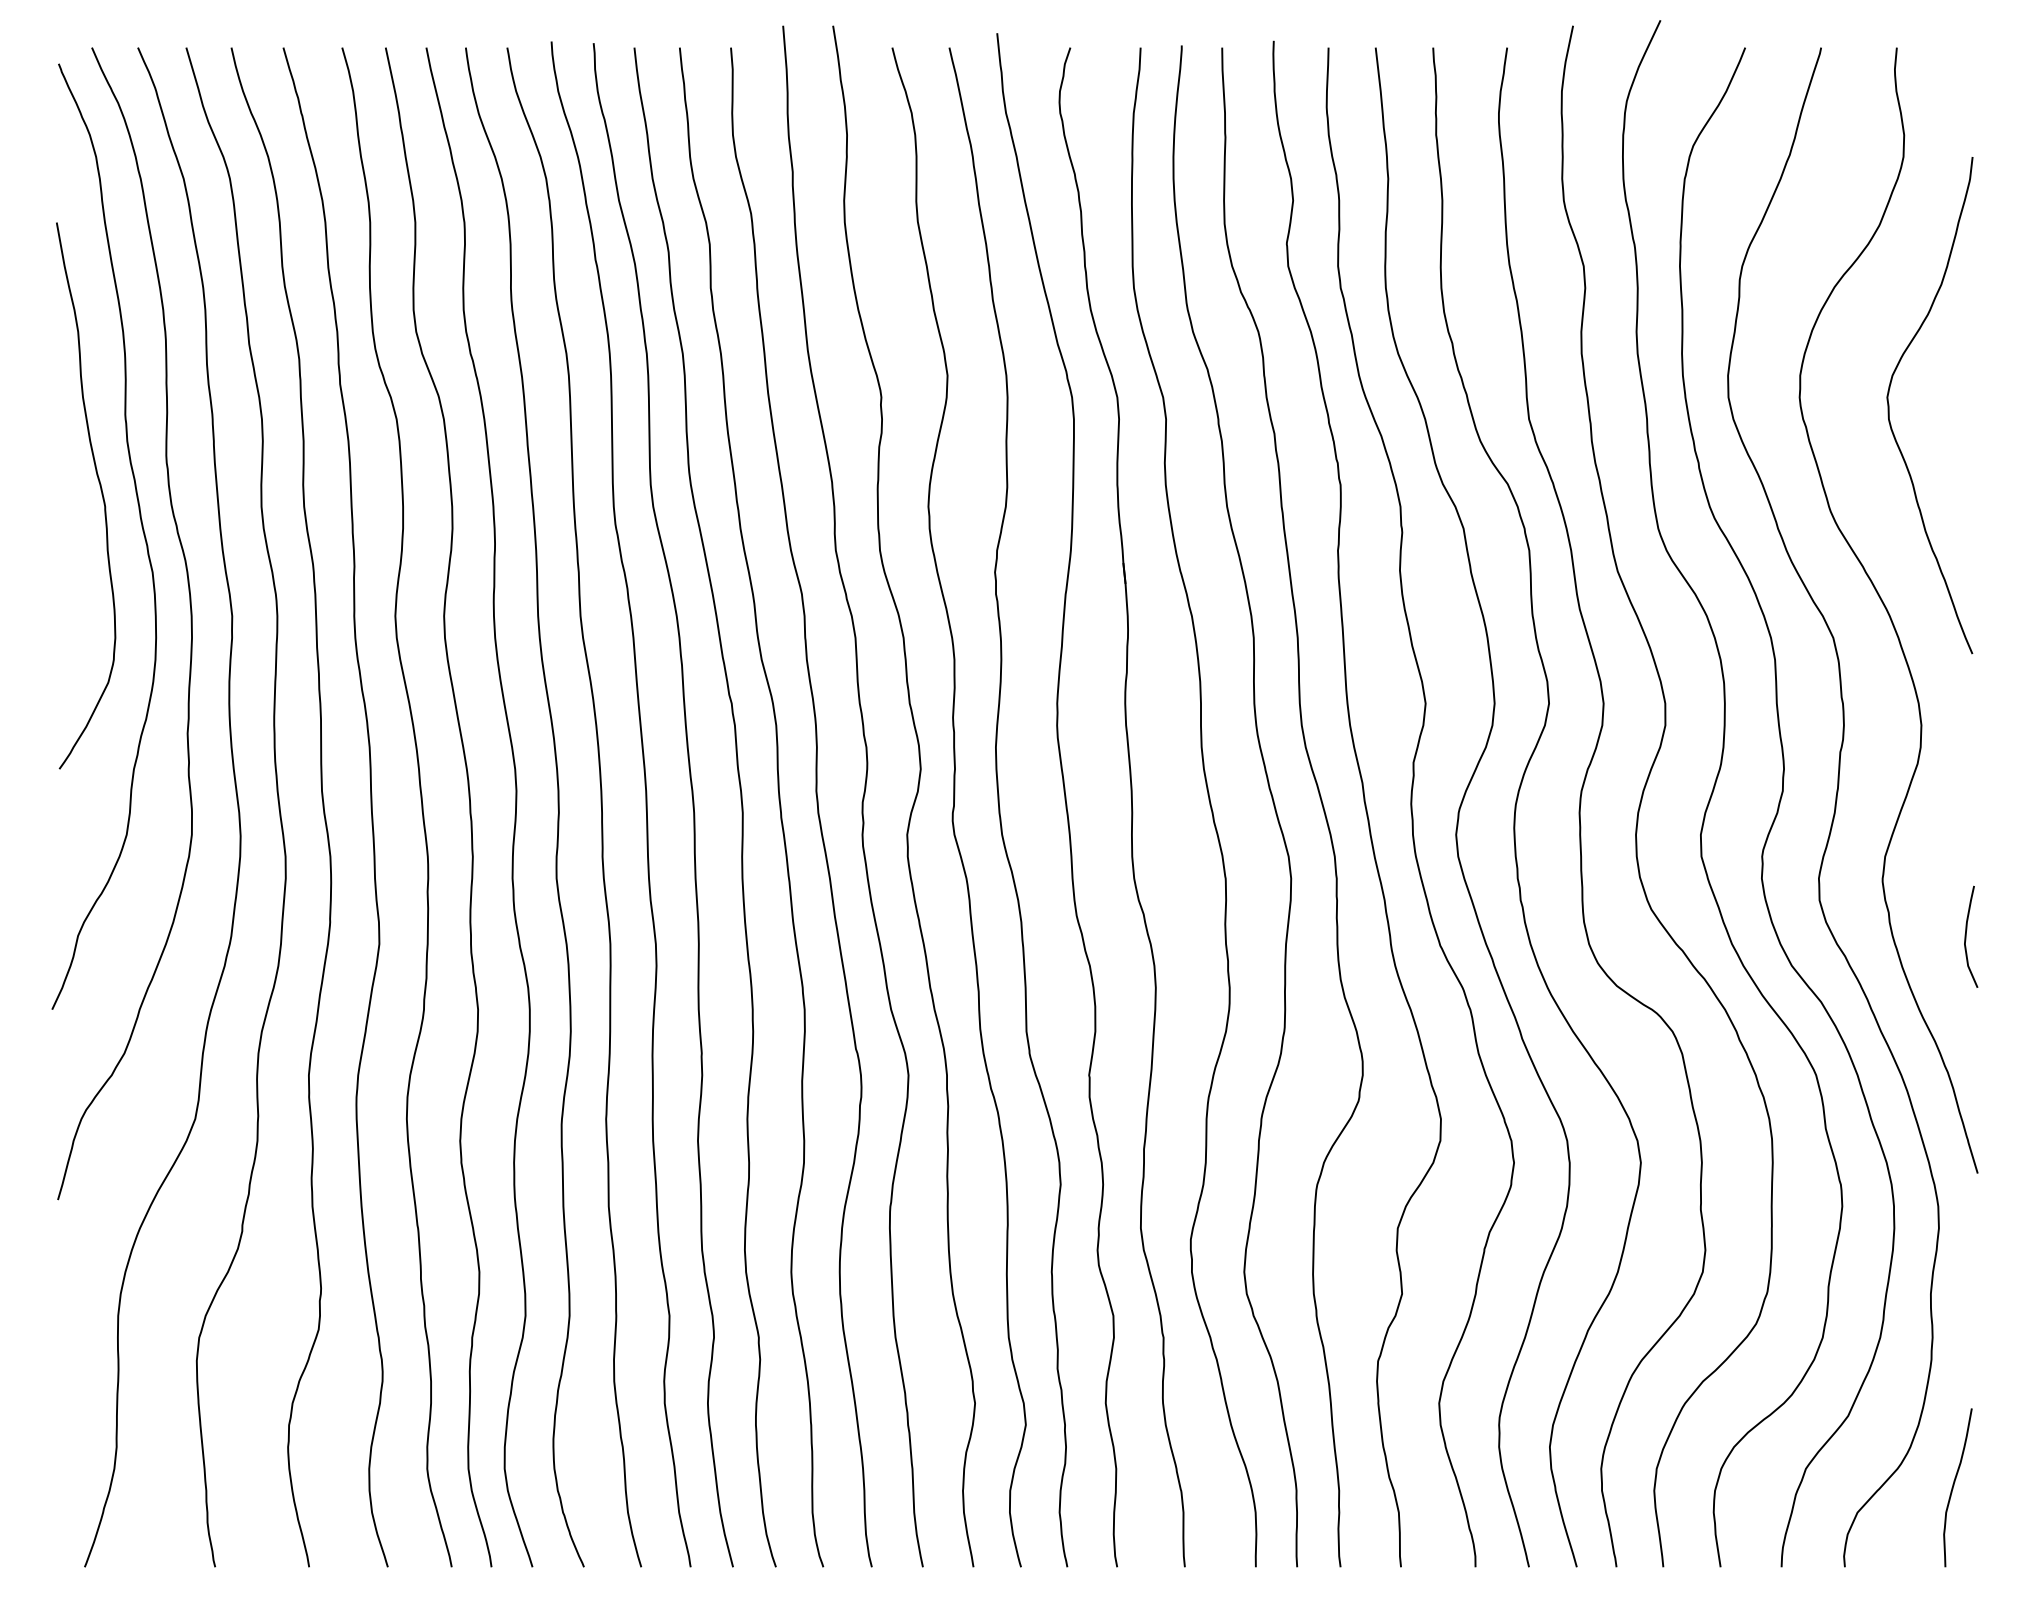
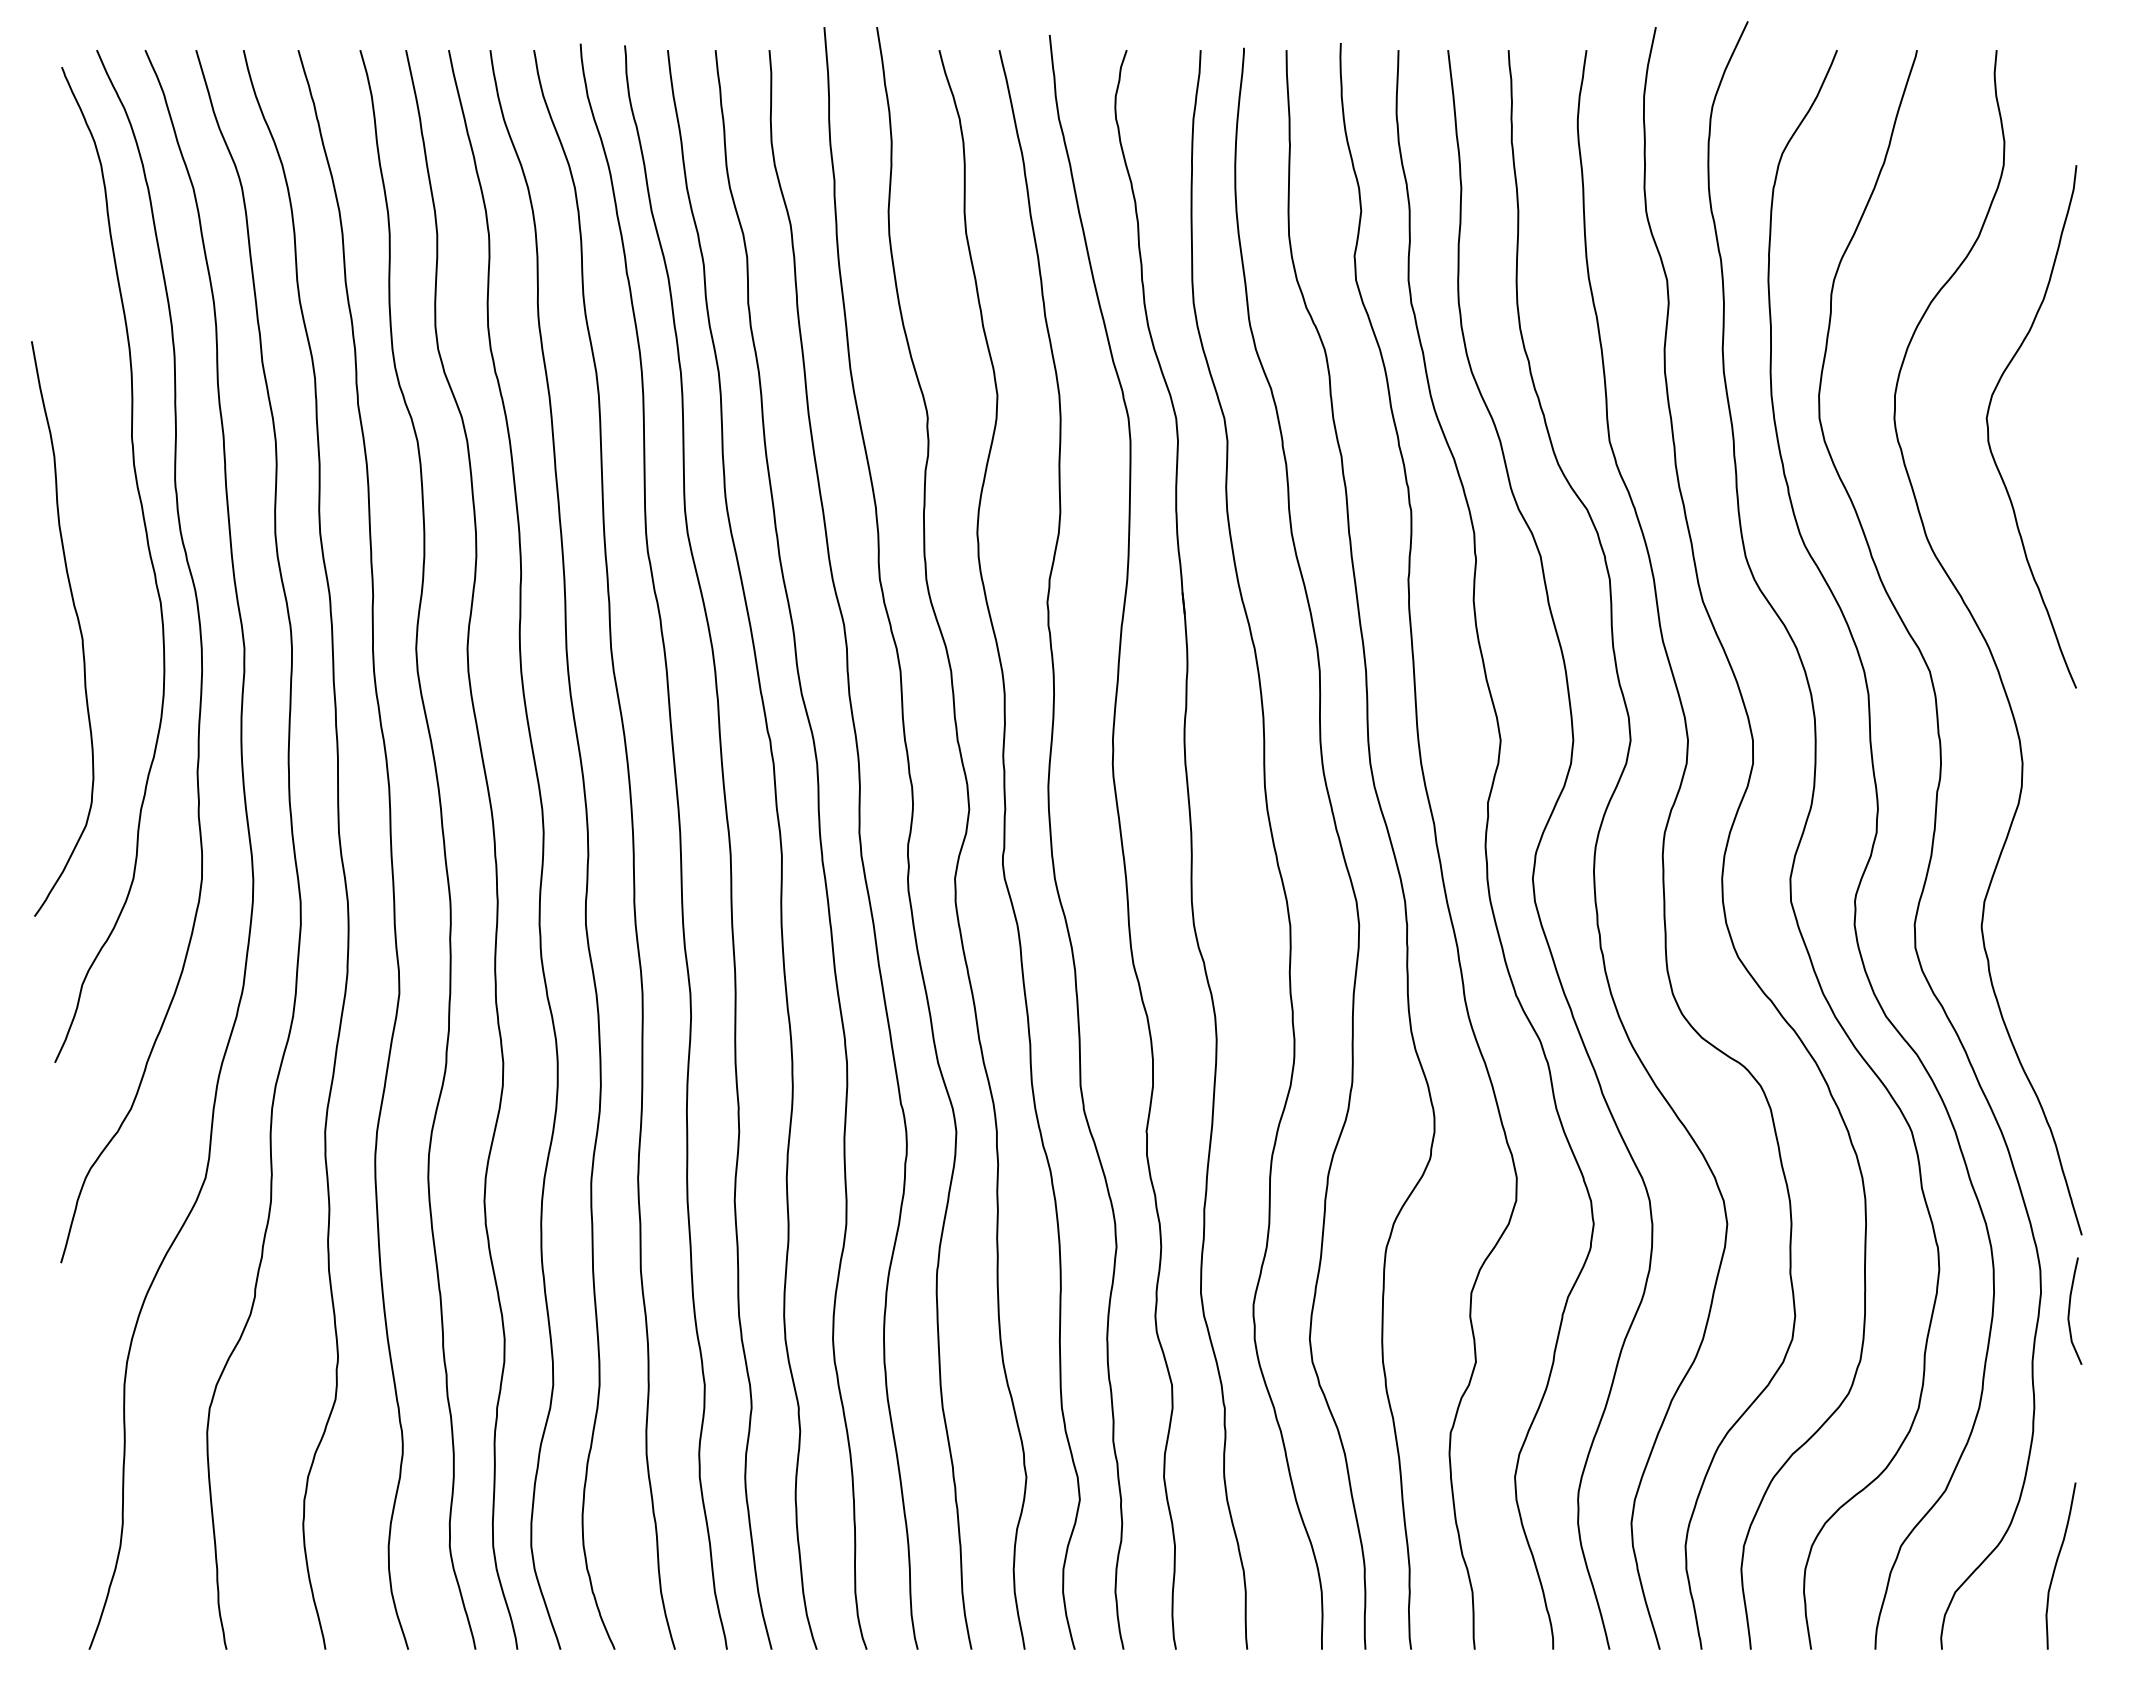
curve: (101, 493) -> (78, 626), moved
curve: (1966, 935) -> (2070, 1309), moved

